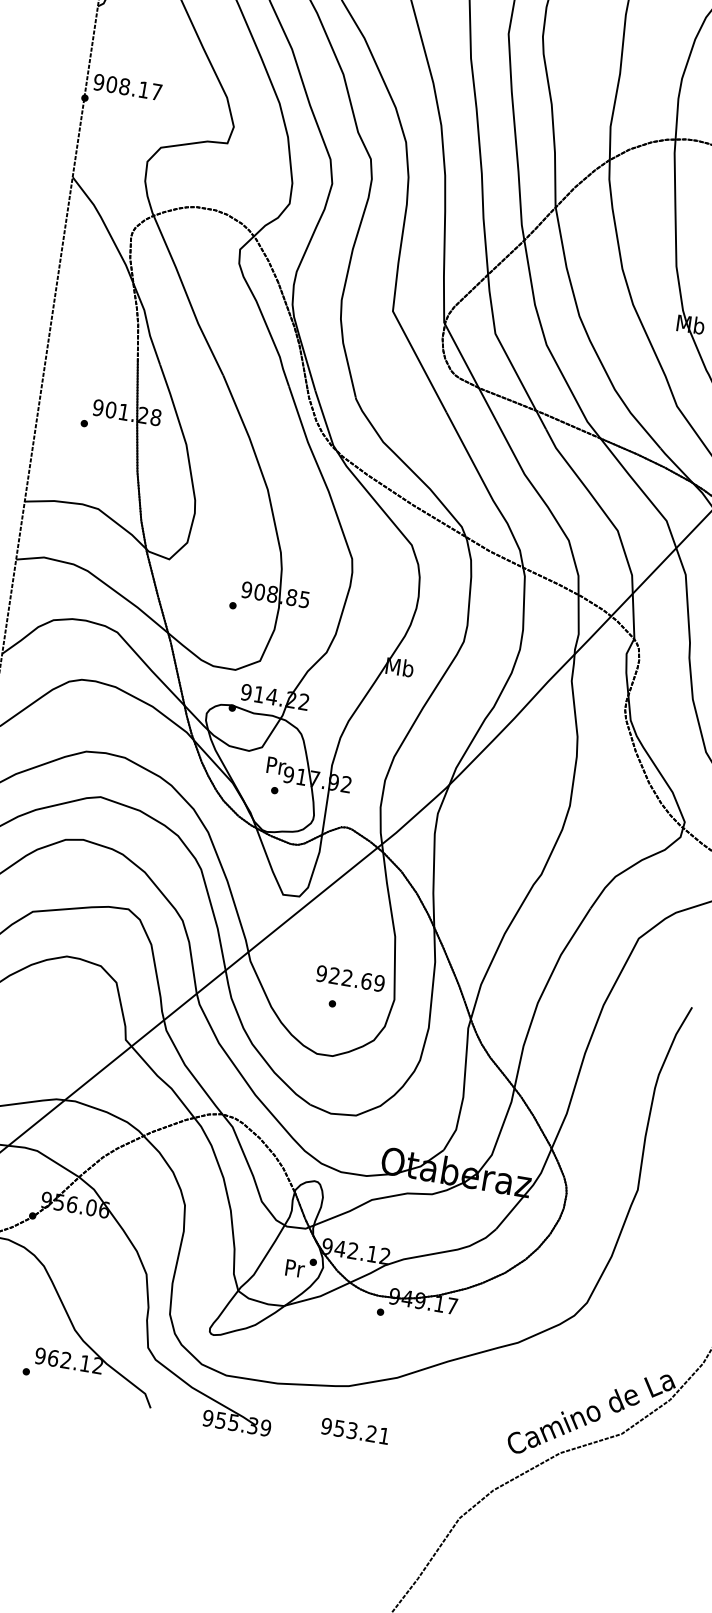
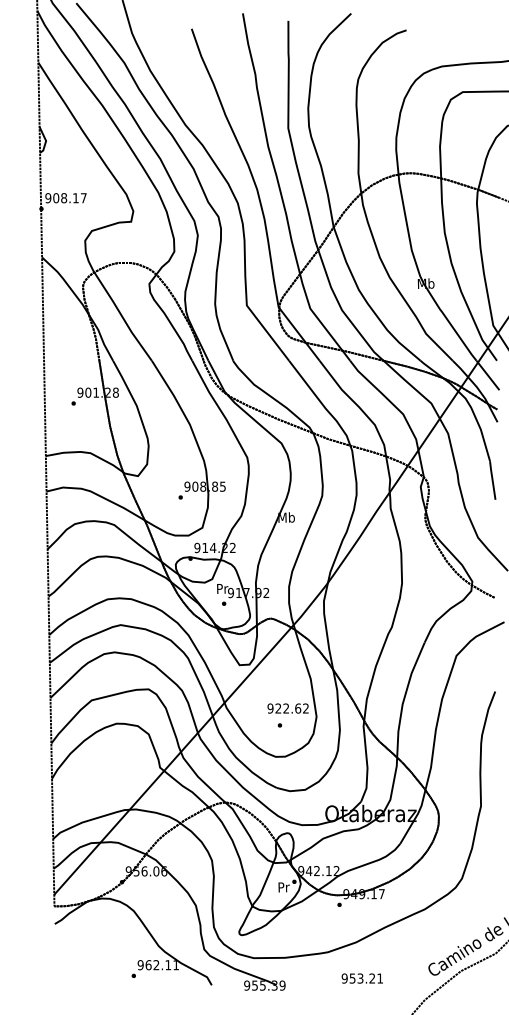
text: (380, 983) -> (306, 708), 922.69 -> 922.62
text: (96, 1366) -> (175, 965), 962.12 -> 962.11
text: (353, 1430) -> (361, 978), moved

